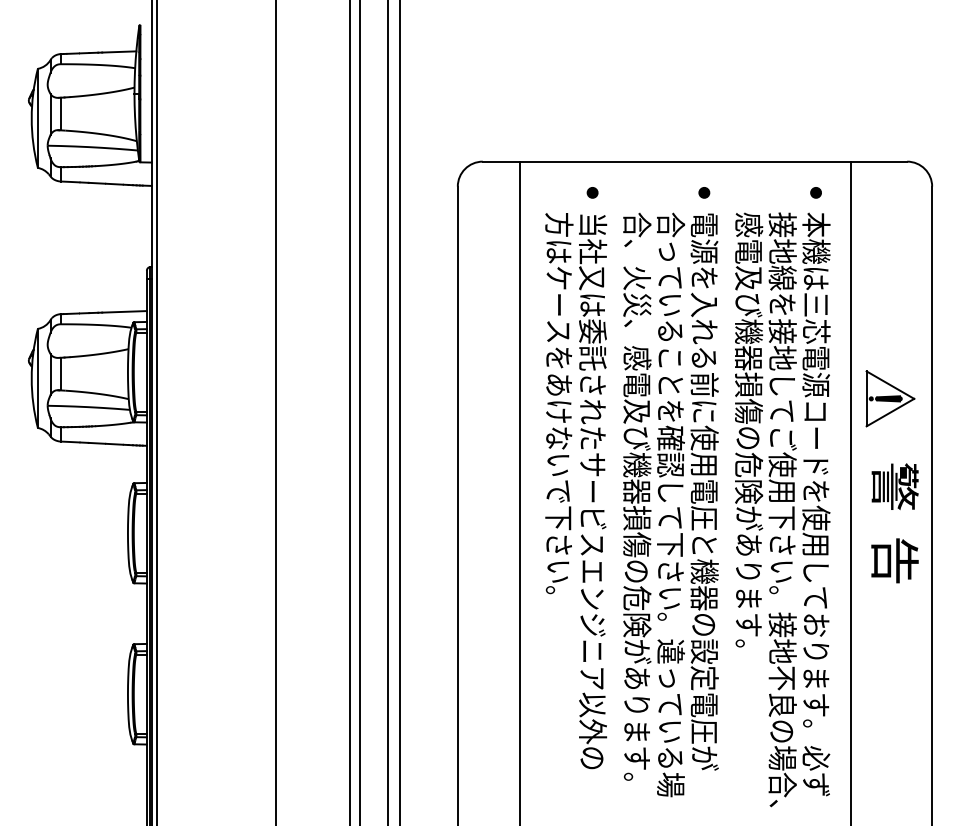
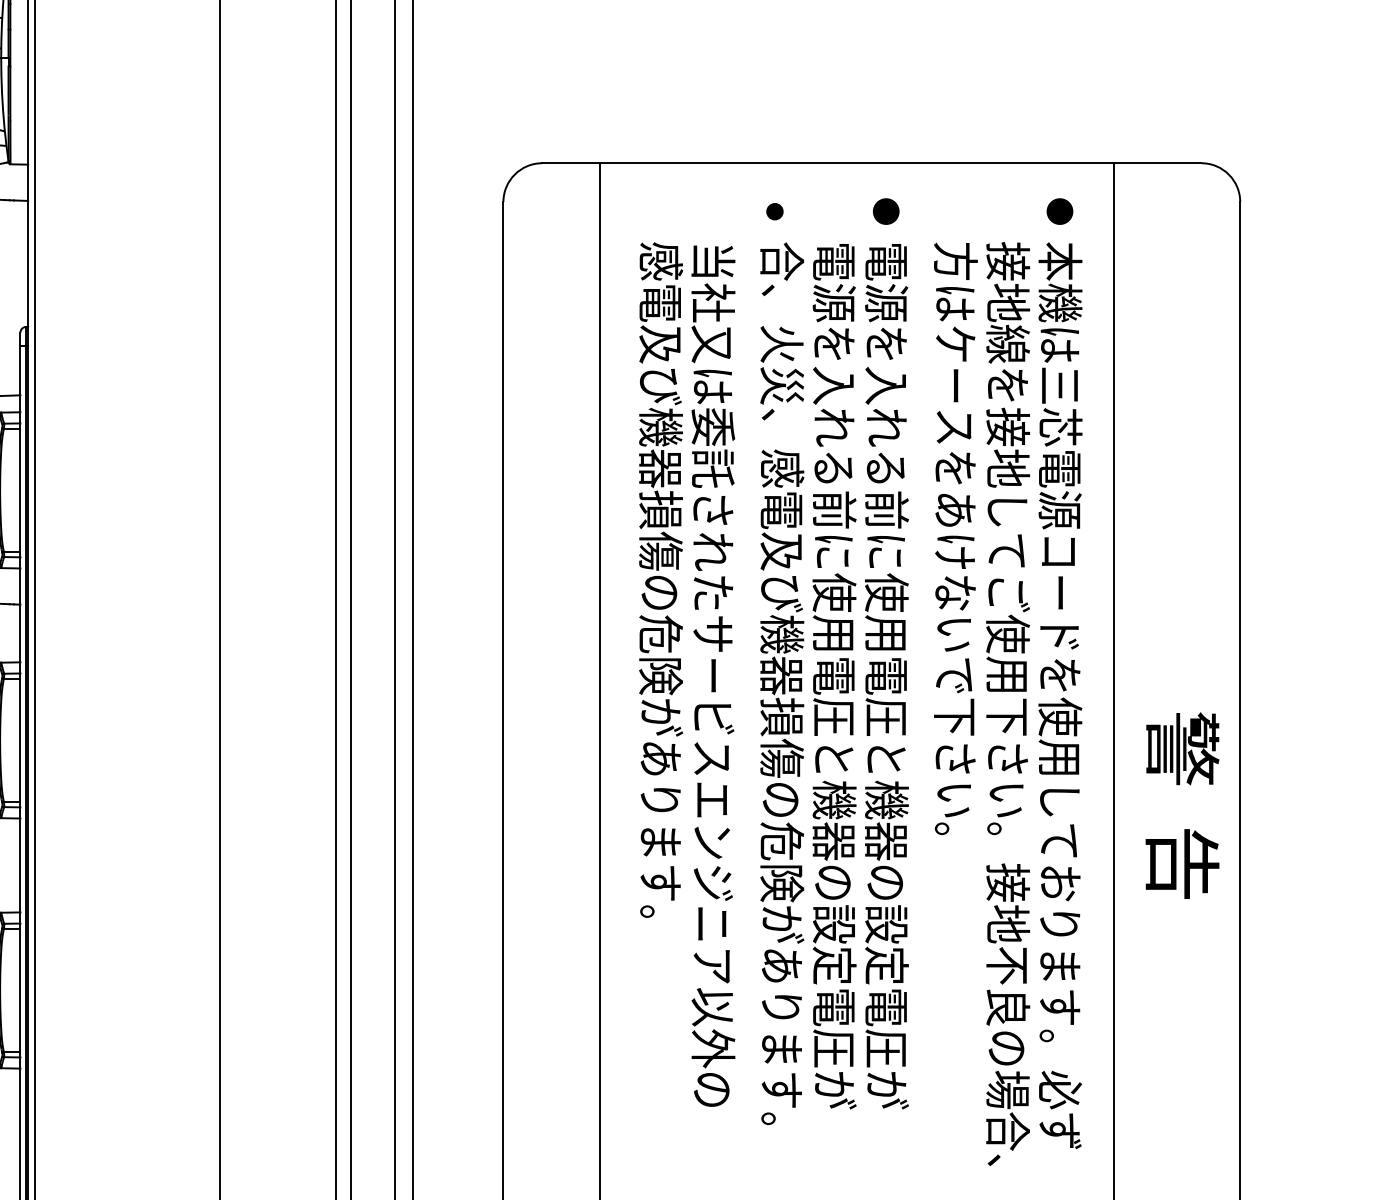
part: (592, 192) -> (774, 211), moved
part: (704, 192) -> (886, 211), size x1.6
part: (815, 192) -> (1059, 211), size x1.6
part: (890, 398) -> (1175, 531), removed
text: (559, 429) -> (661, 579), 方はケースをあけないで下さい。 -> 感電及び機器損傷の危険があります。
text: (749, 429) -> (956, 579), 感電及び機器損傷の危険があります。 -> 方はケースをあけないで下さい。
text: (670, 504) -> (833, 695), 合っていることを確認して下さい。違っている場 -> 電源を入れる前に使用電圧と機器の設定電圧が
text: (894, 523) -> (1181, 806), moved

